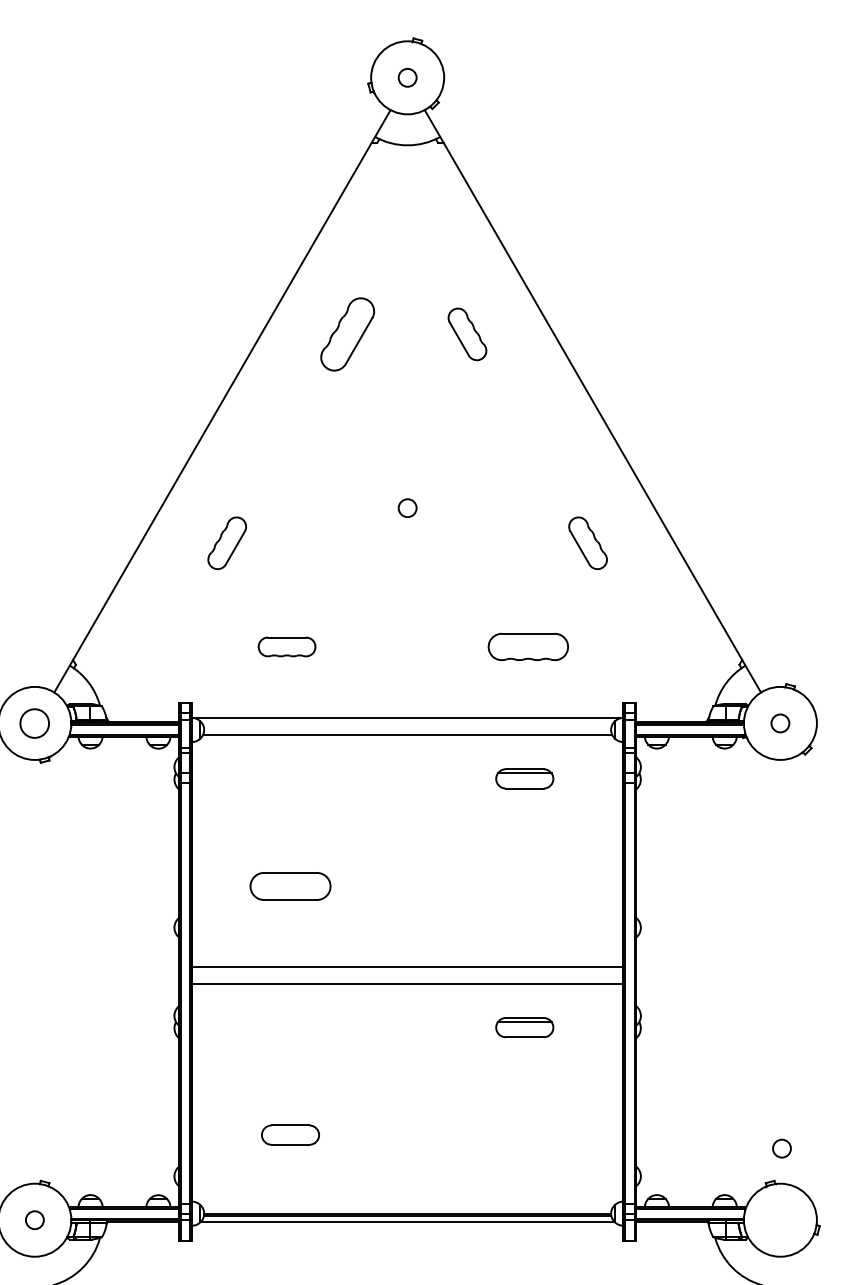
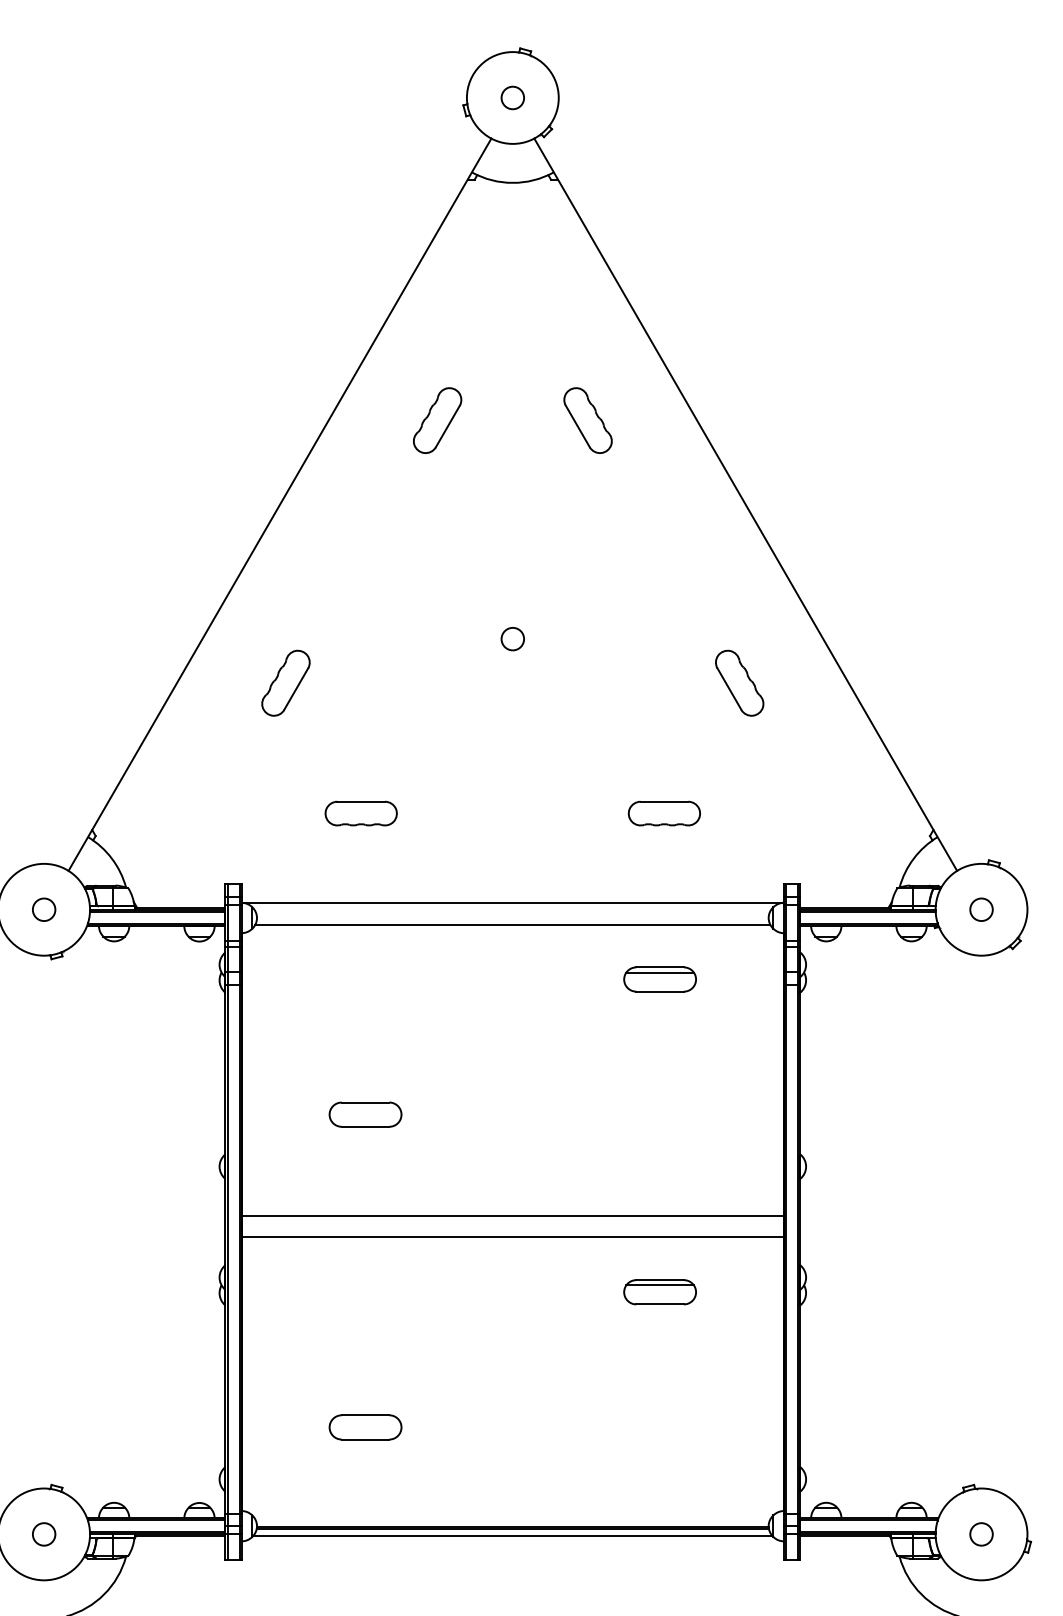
part: (347, 334) -> (437, 420), size x0.71
part: (527, 646) -> (663, 813), size x0.71
circle: (35, 723) -> (44, 909), size x0.62
part: (290, 886) -> (365, 1114), size x0.71
circle: (781, 1148) -> (981, 1534), moved

